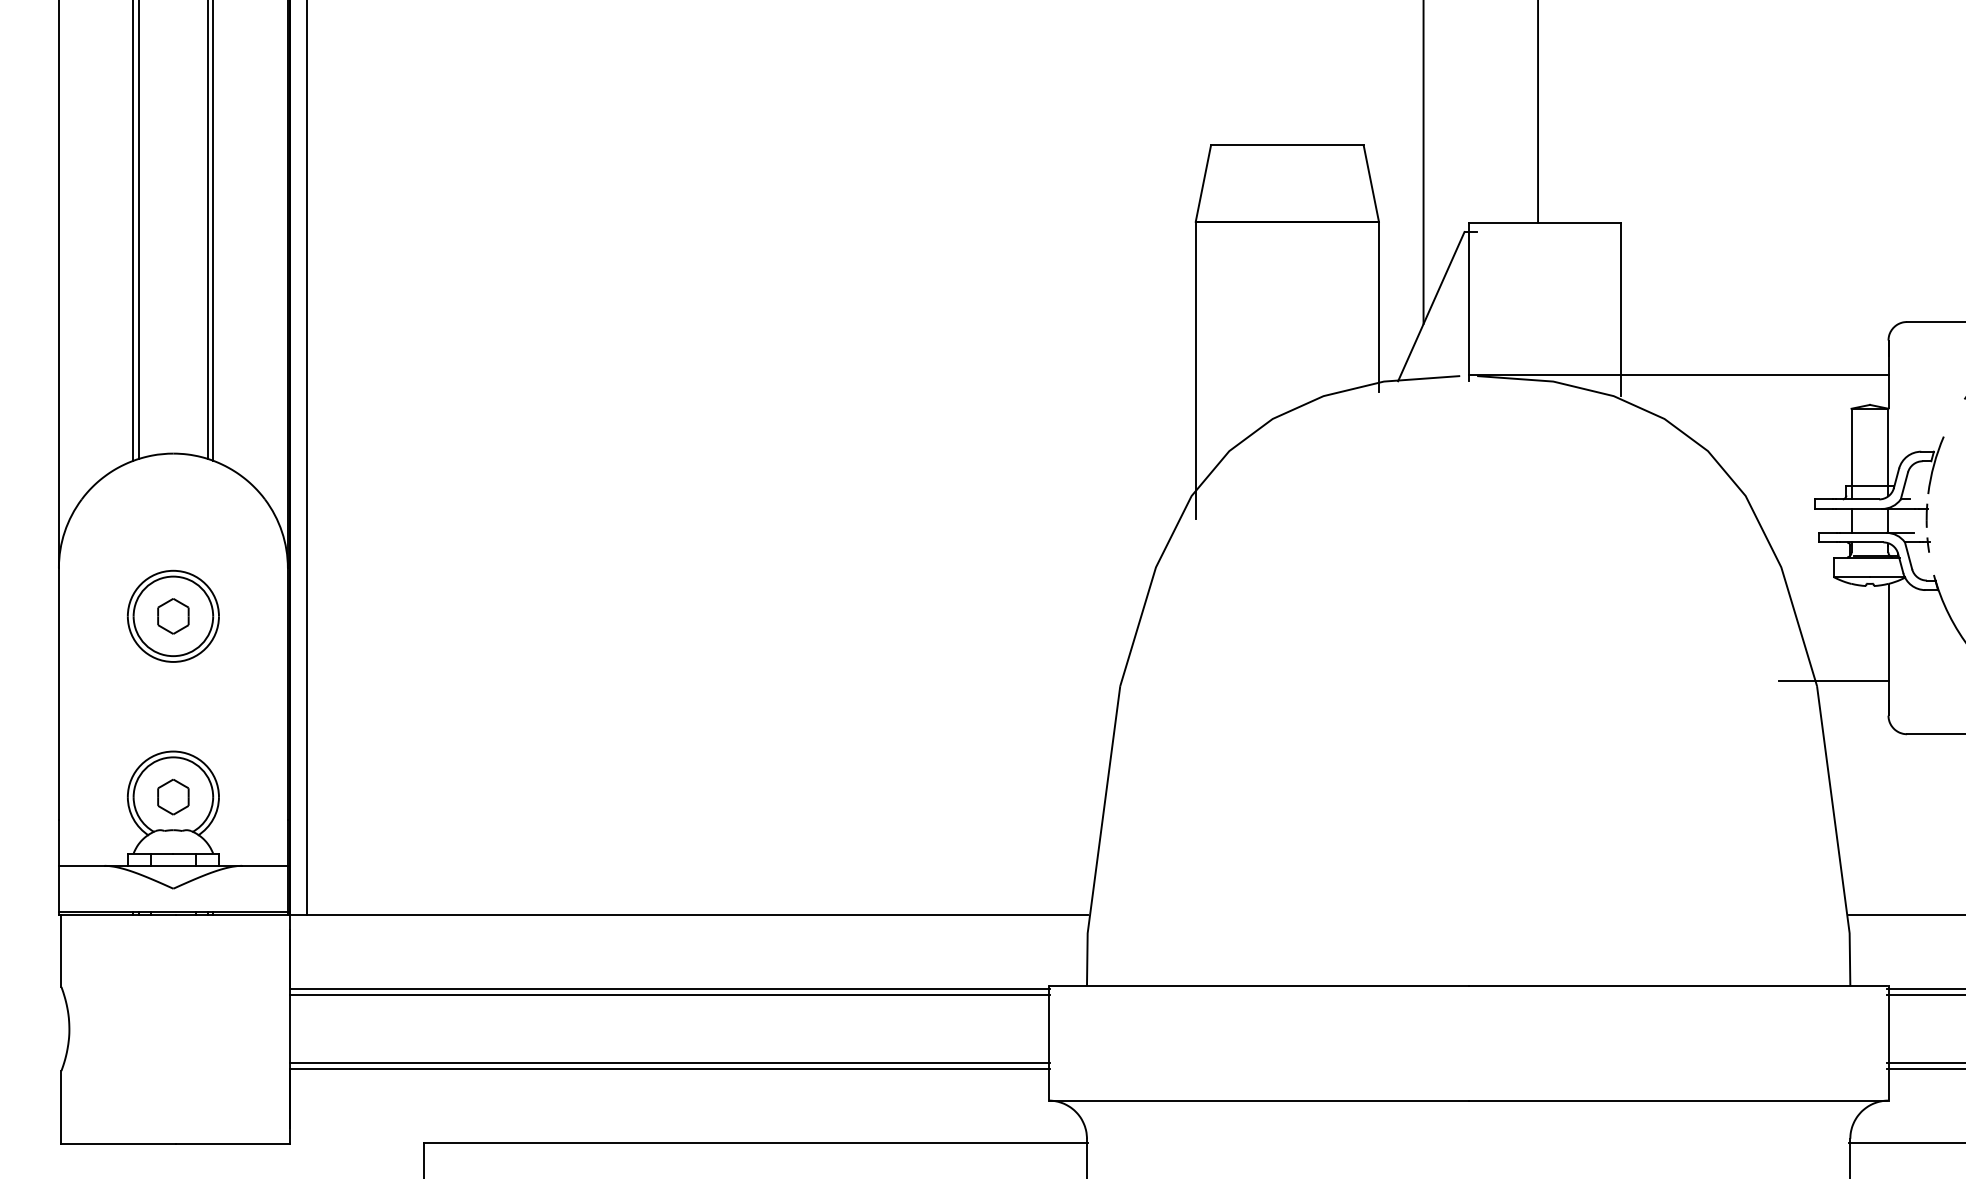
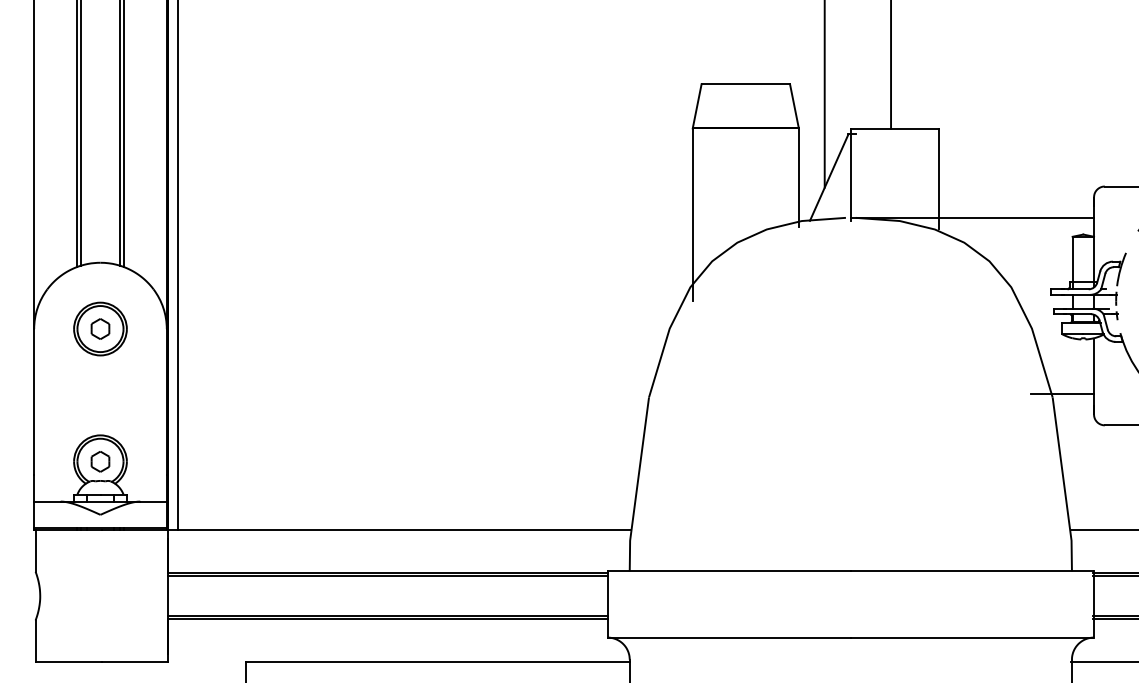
part: (173, 615) -> (100, 328), moved

